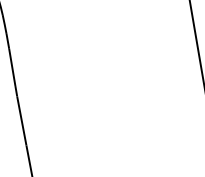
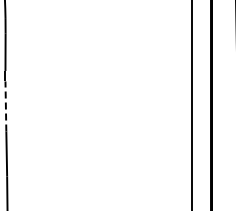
line: (21, 120) -> (5, 105), solid -> dashed

